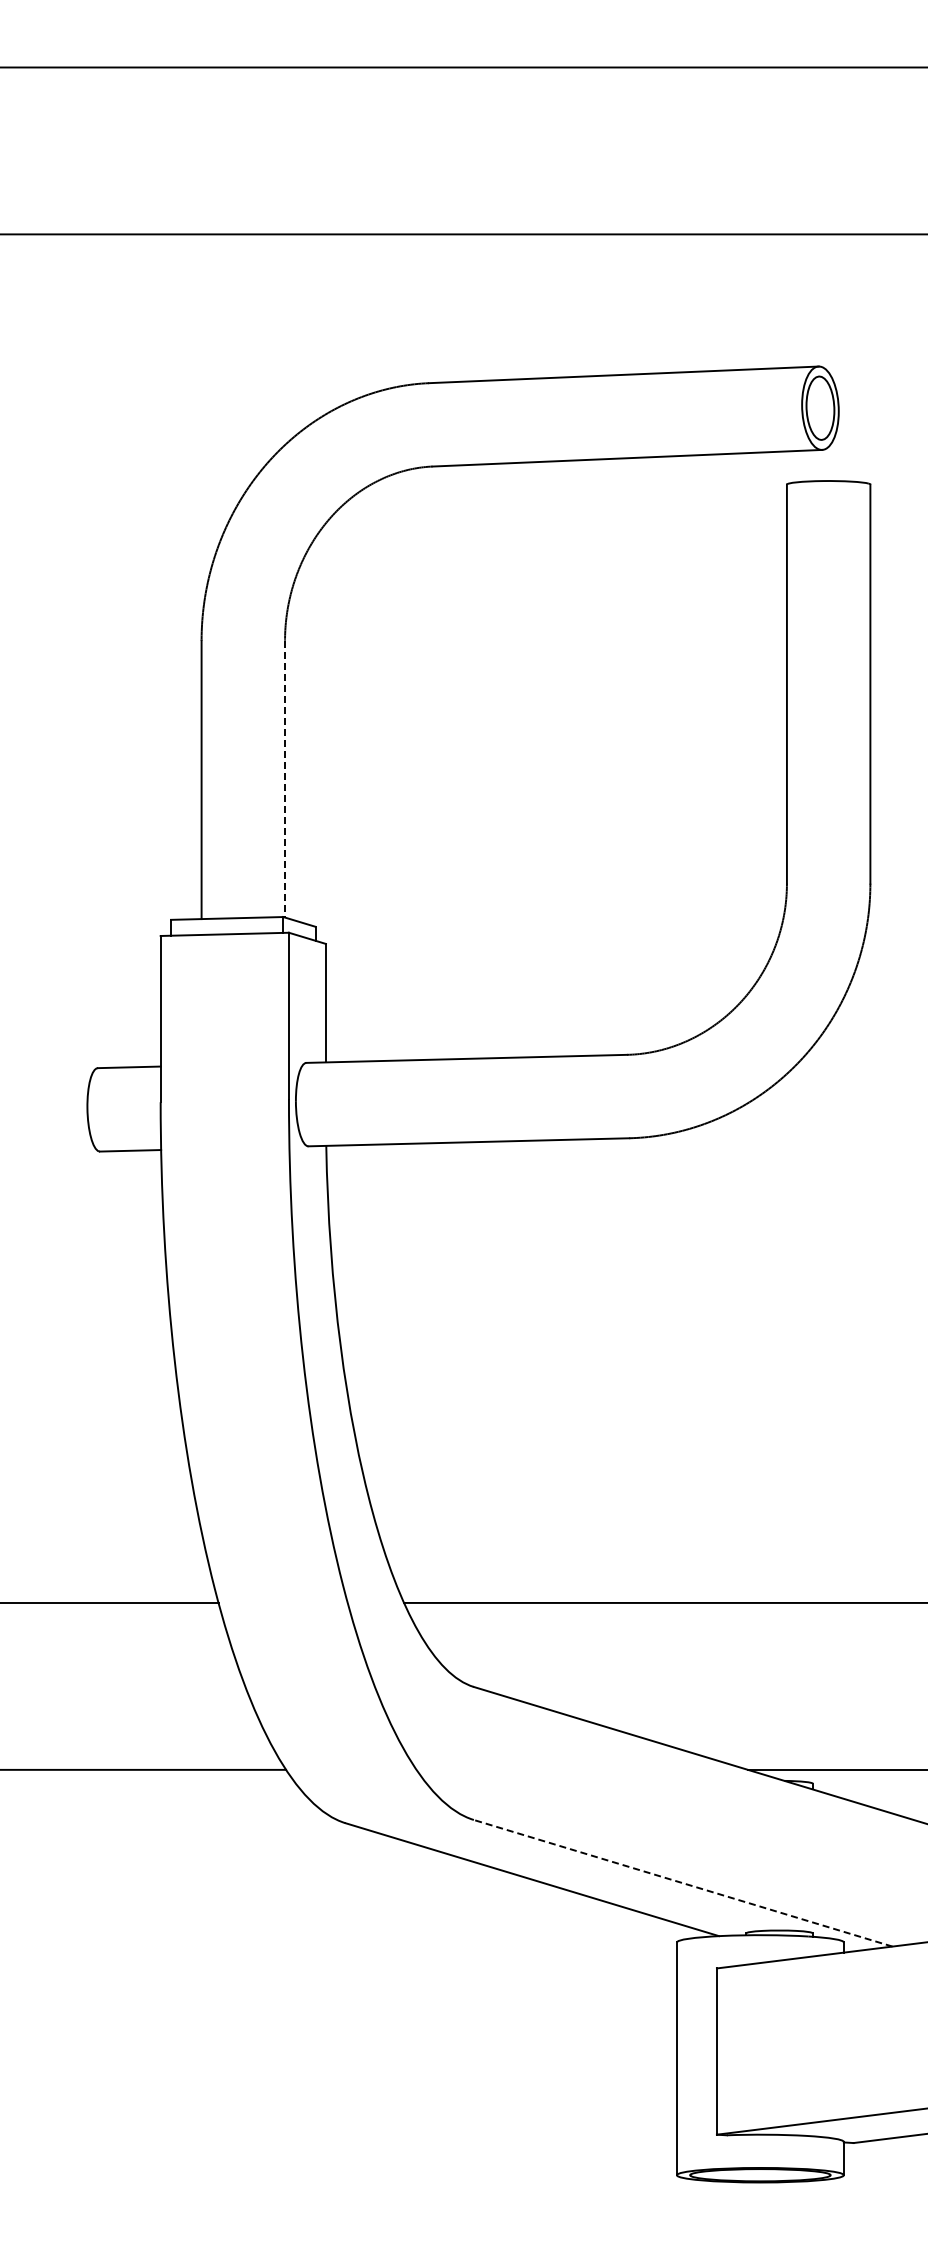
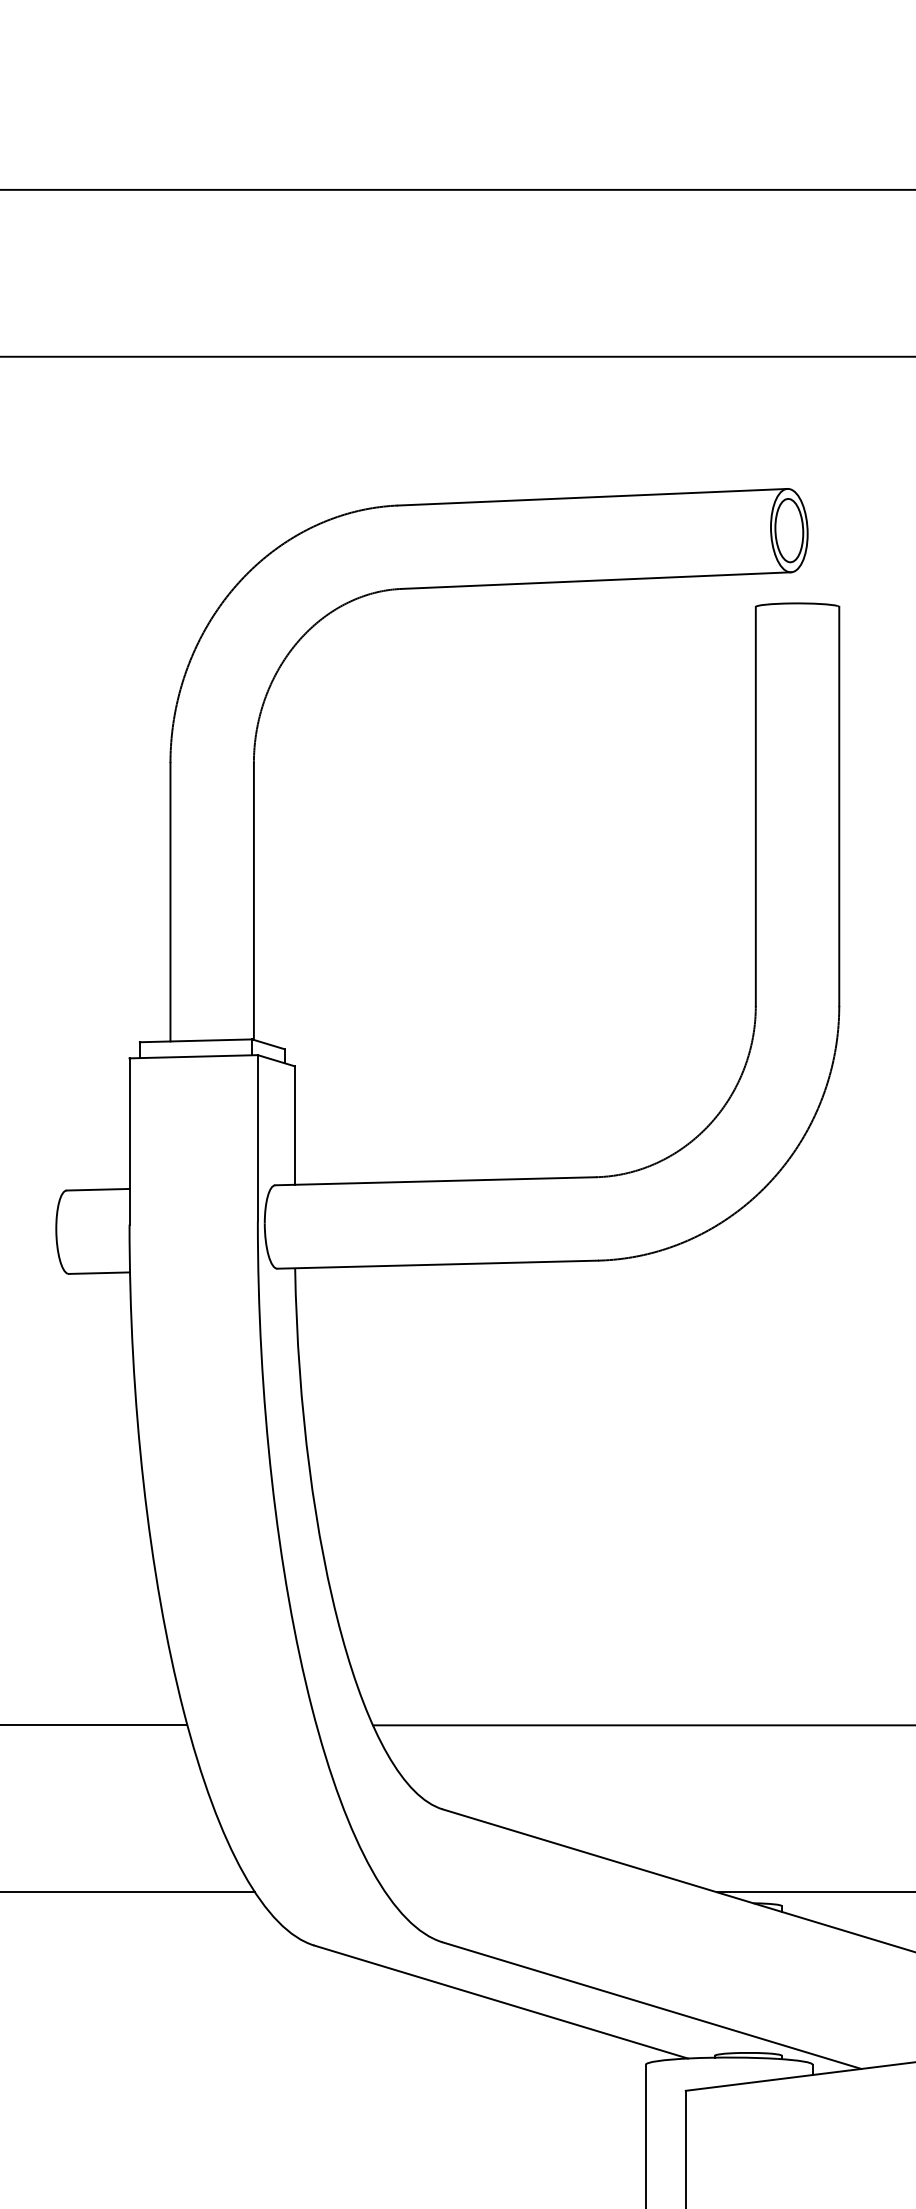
line: (285, 779) -> (254, 901), dashed -> solid
line: (683, 1883) -> (652, 2005), dashed -> solid

